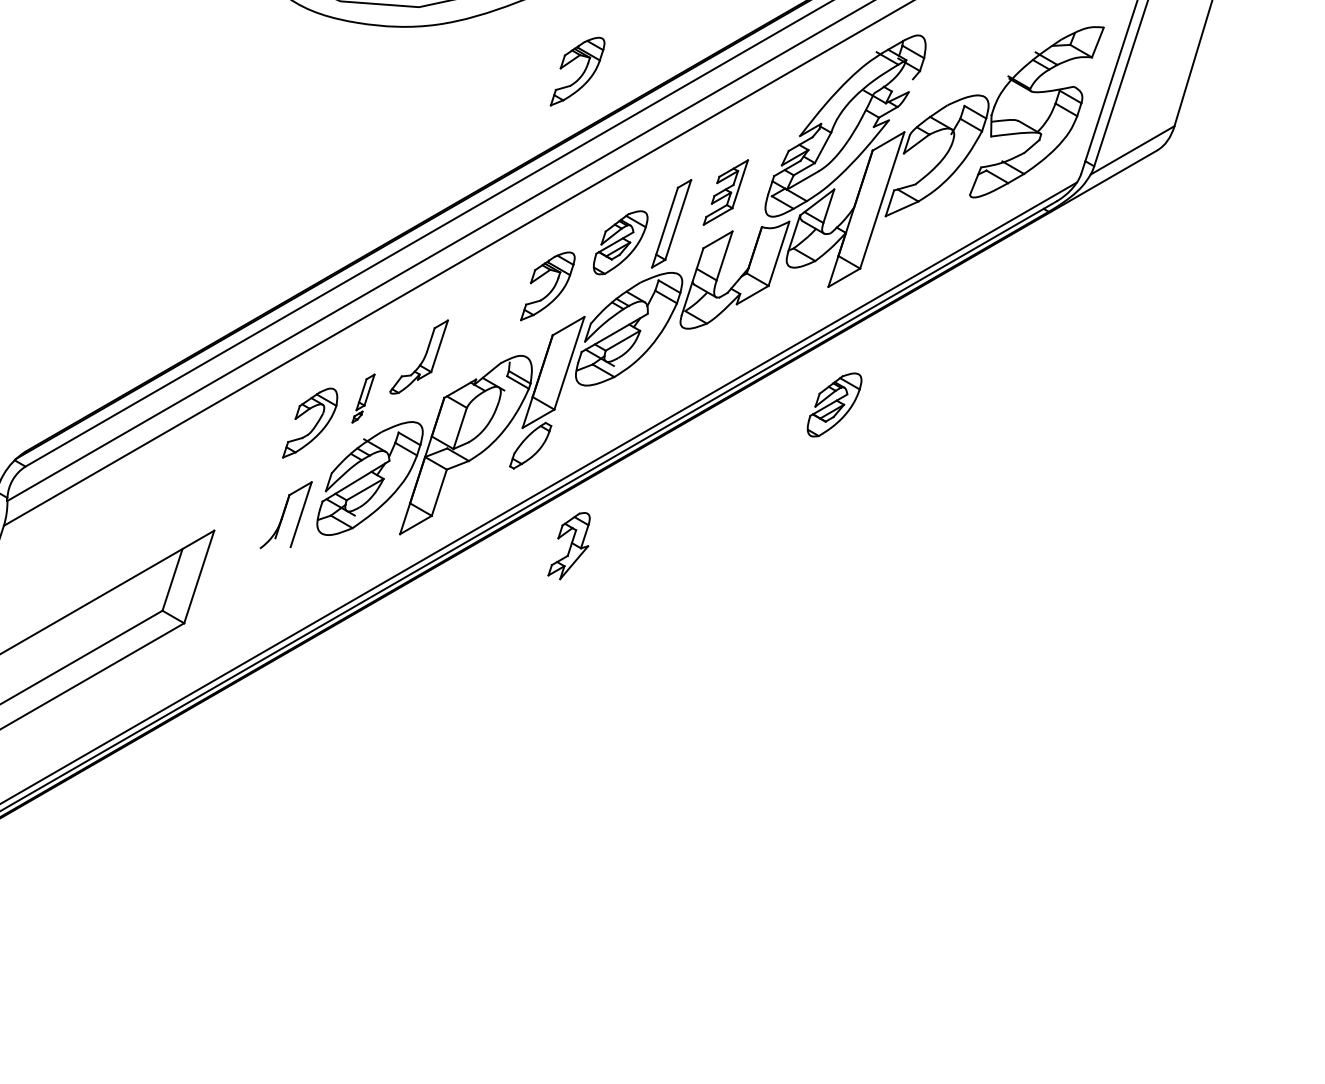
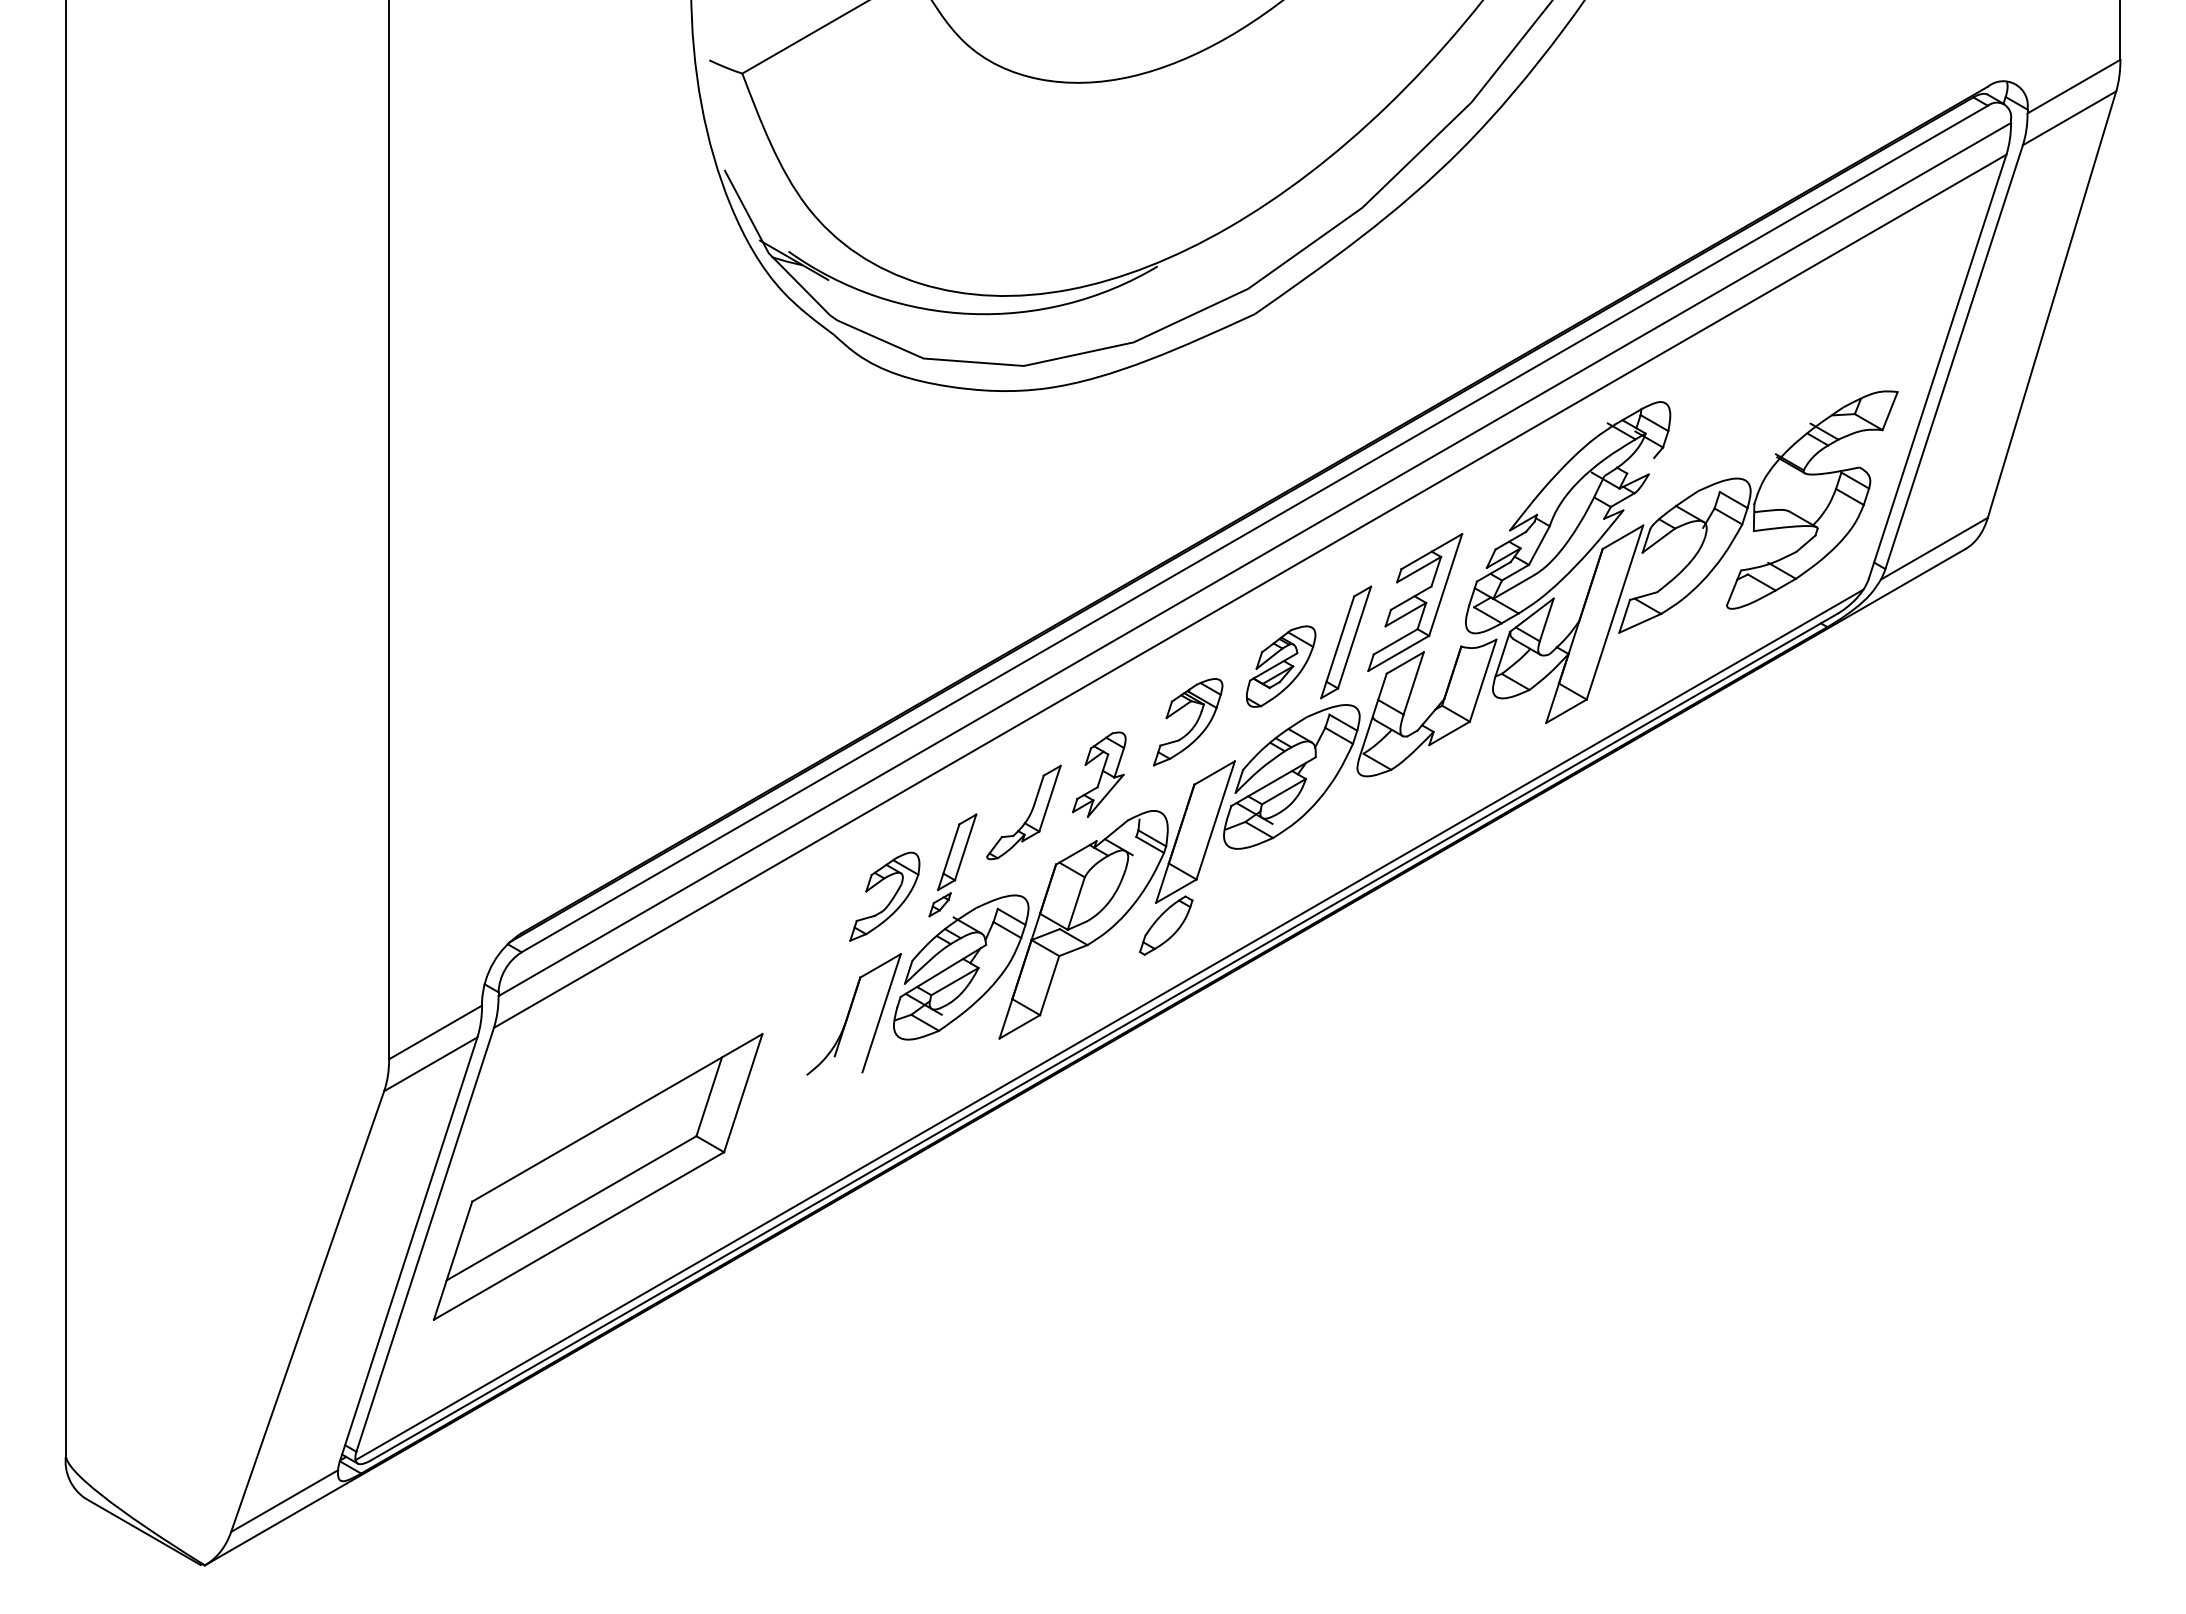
part: (577, 71) -> (1226, 448), removed
part: (725, 192) -> (1415, 602), size x1.67
part: (363, 398) -> (952, 865), size x1.67
part: (834, 404) -> (1554, 873), removed
part: (285, 515) -> (853, 1014), size x1.43
part: (569, 545) -> (1099, 774), moved

